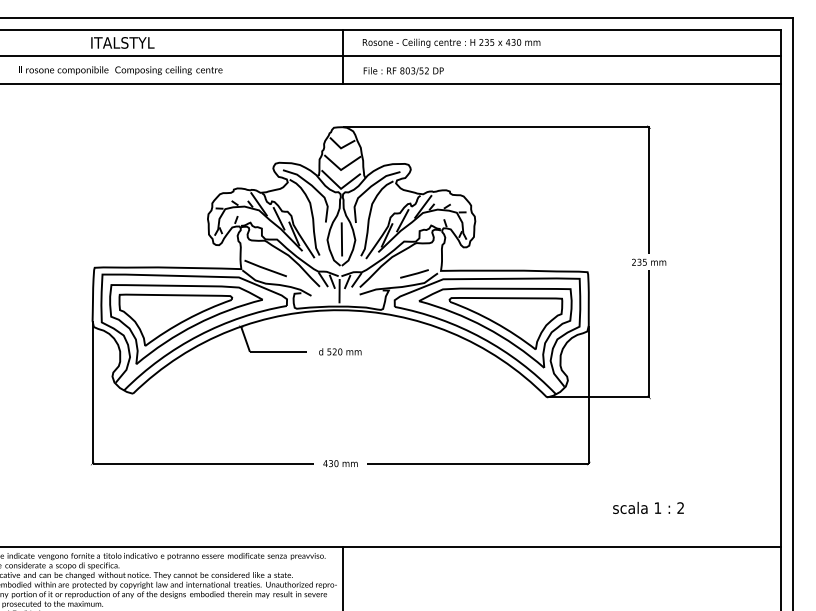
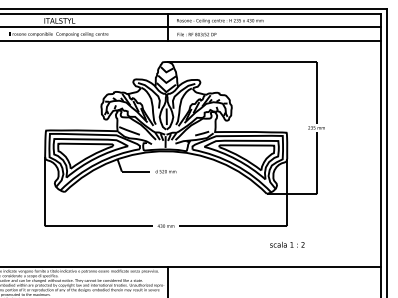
text: (648, 507) -> (287, 244), moved

